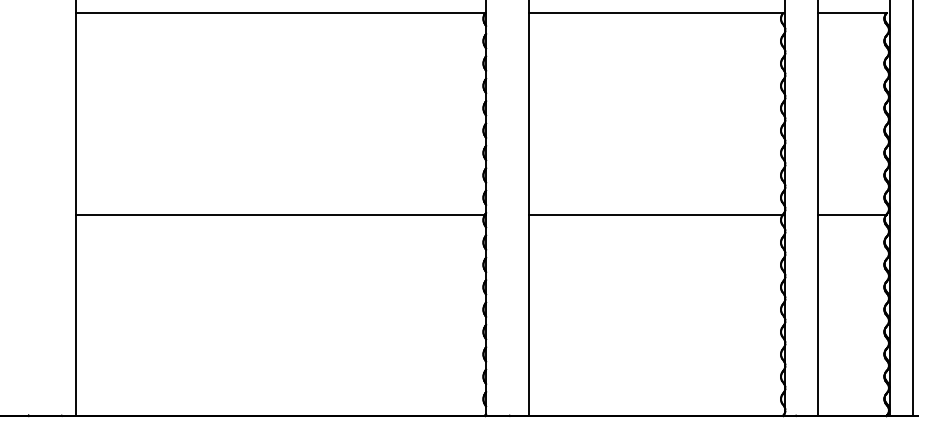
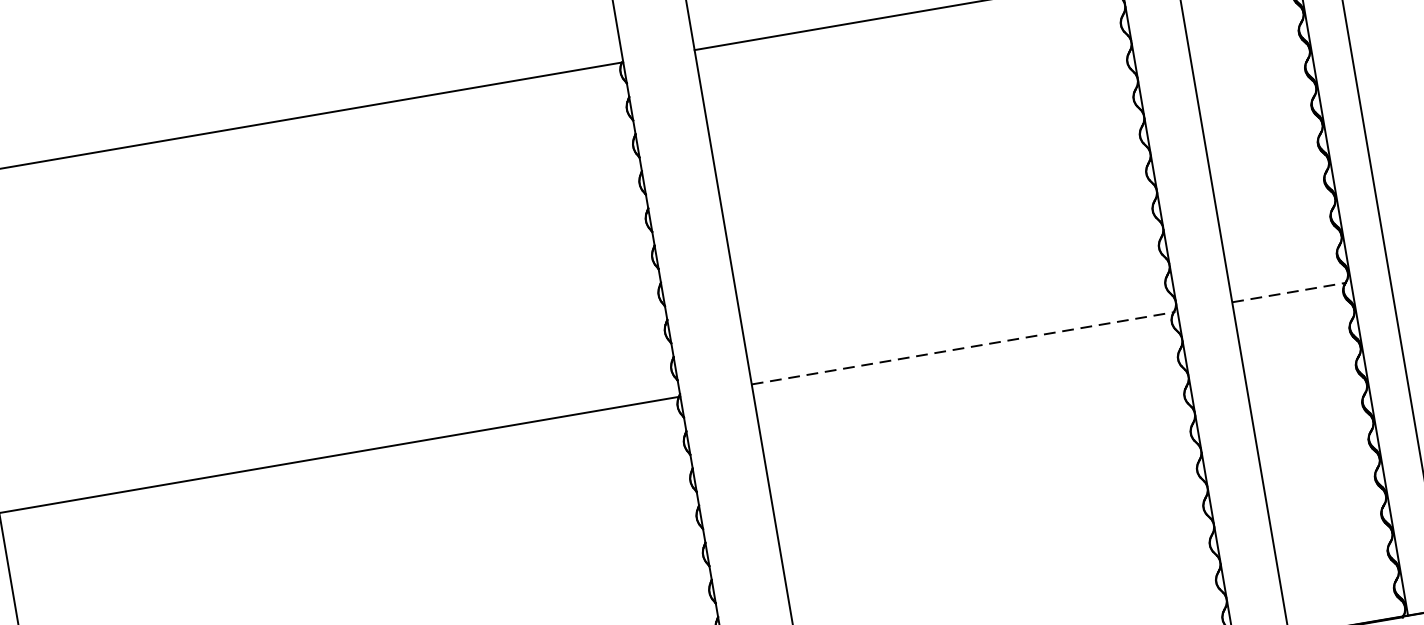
line: (656, 214) -> (963, 348), solid -> dashed
line: (852, 214) -> (1288, 292), solid -> dashed

